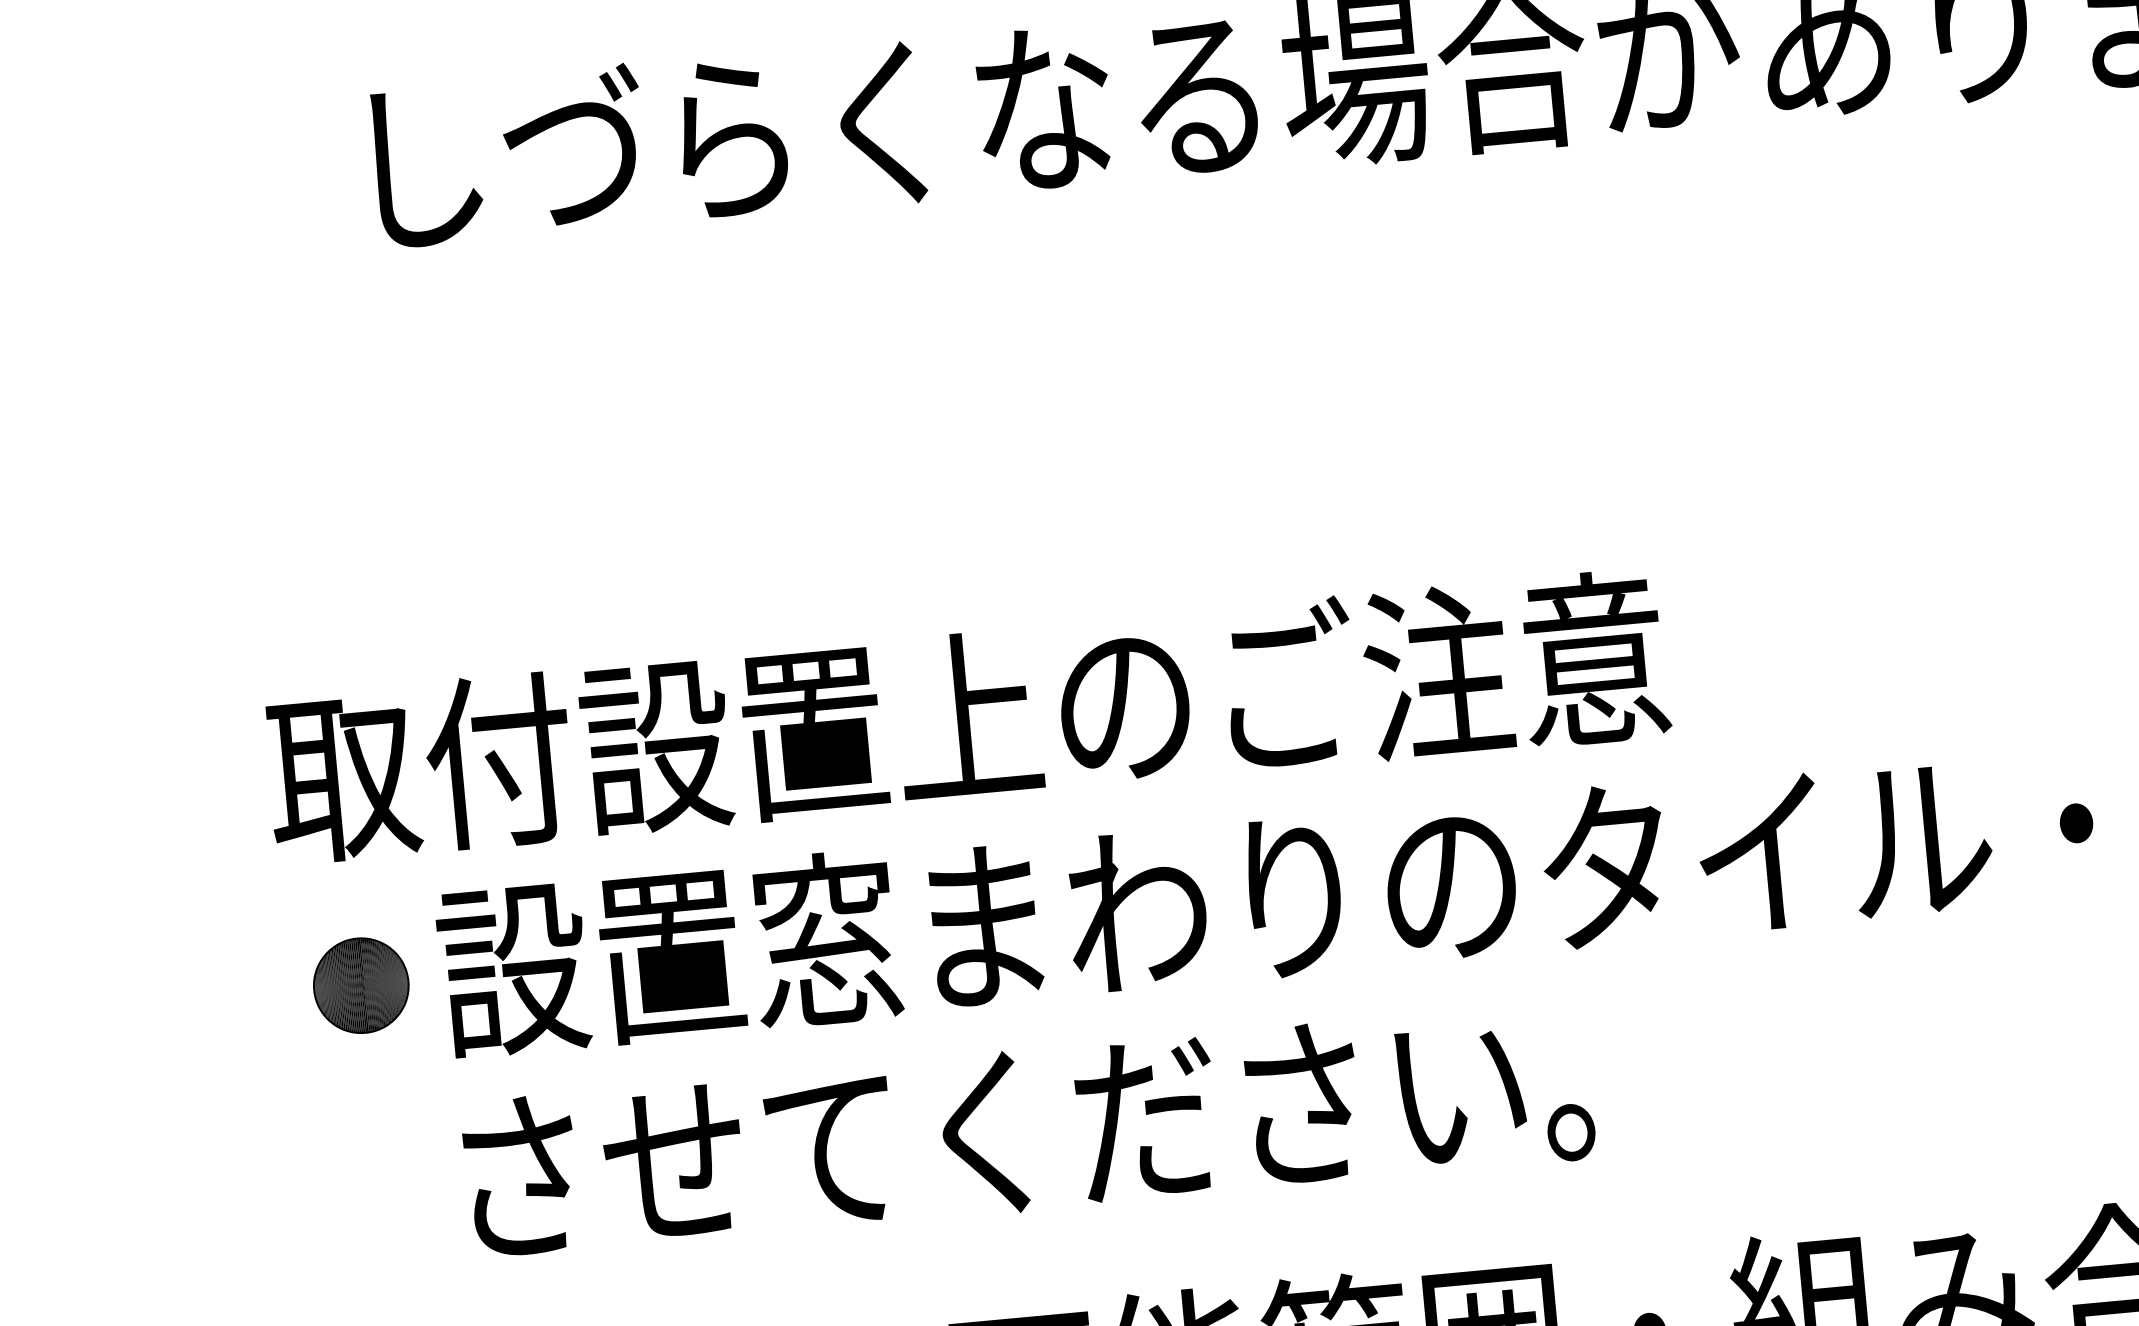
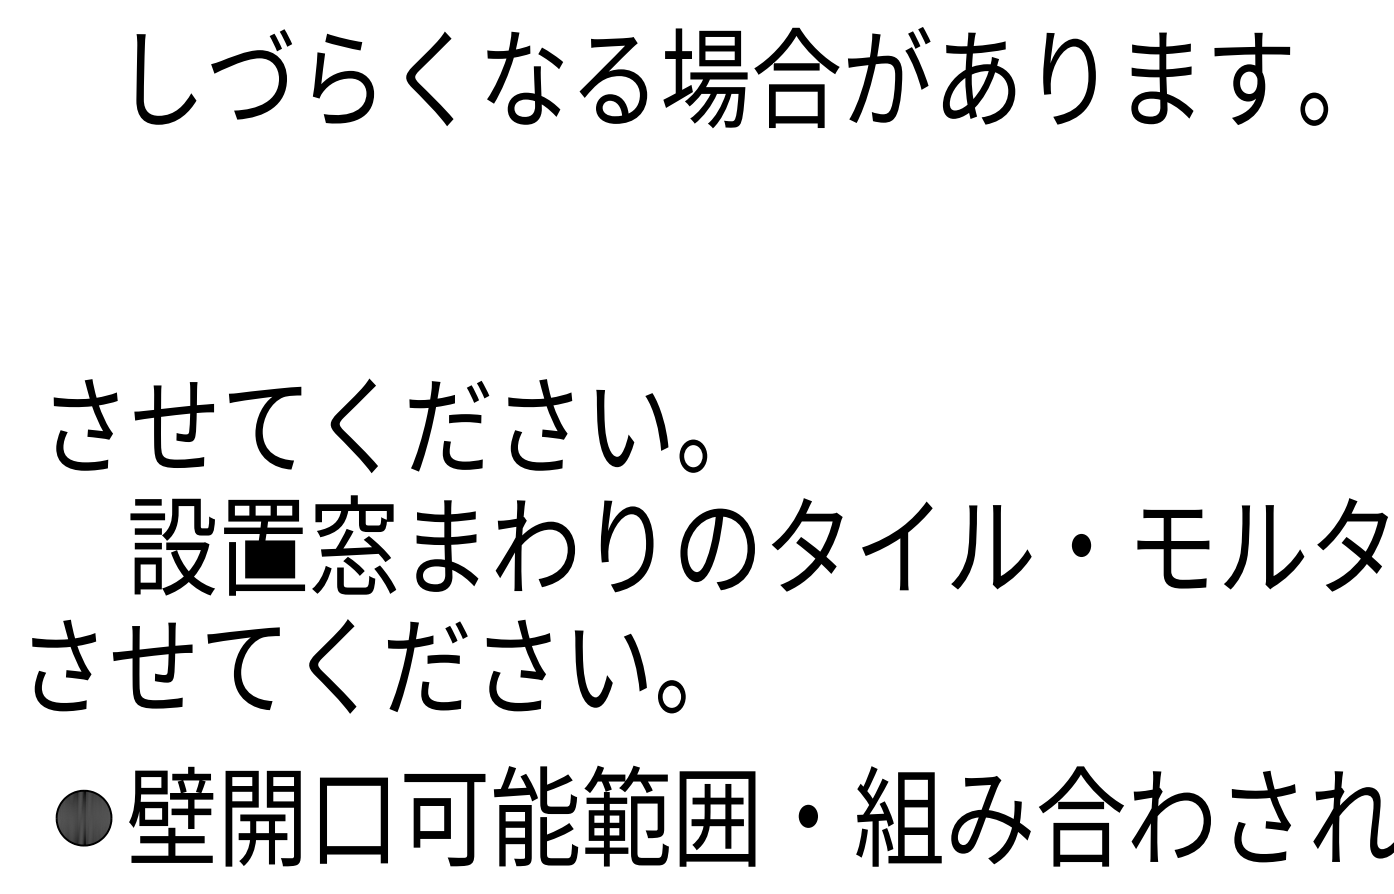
text: (966, 716) -> (447, 424), 取付設置上のご注意 -> させてください。
part: (360, 986) -> (83, 547), removed
text: (1027, 1130) -> (358, 666), moved

